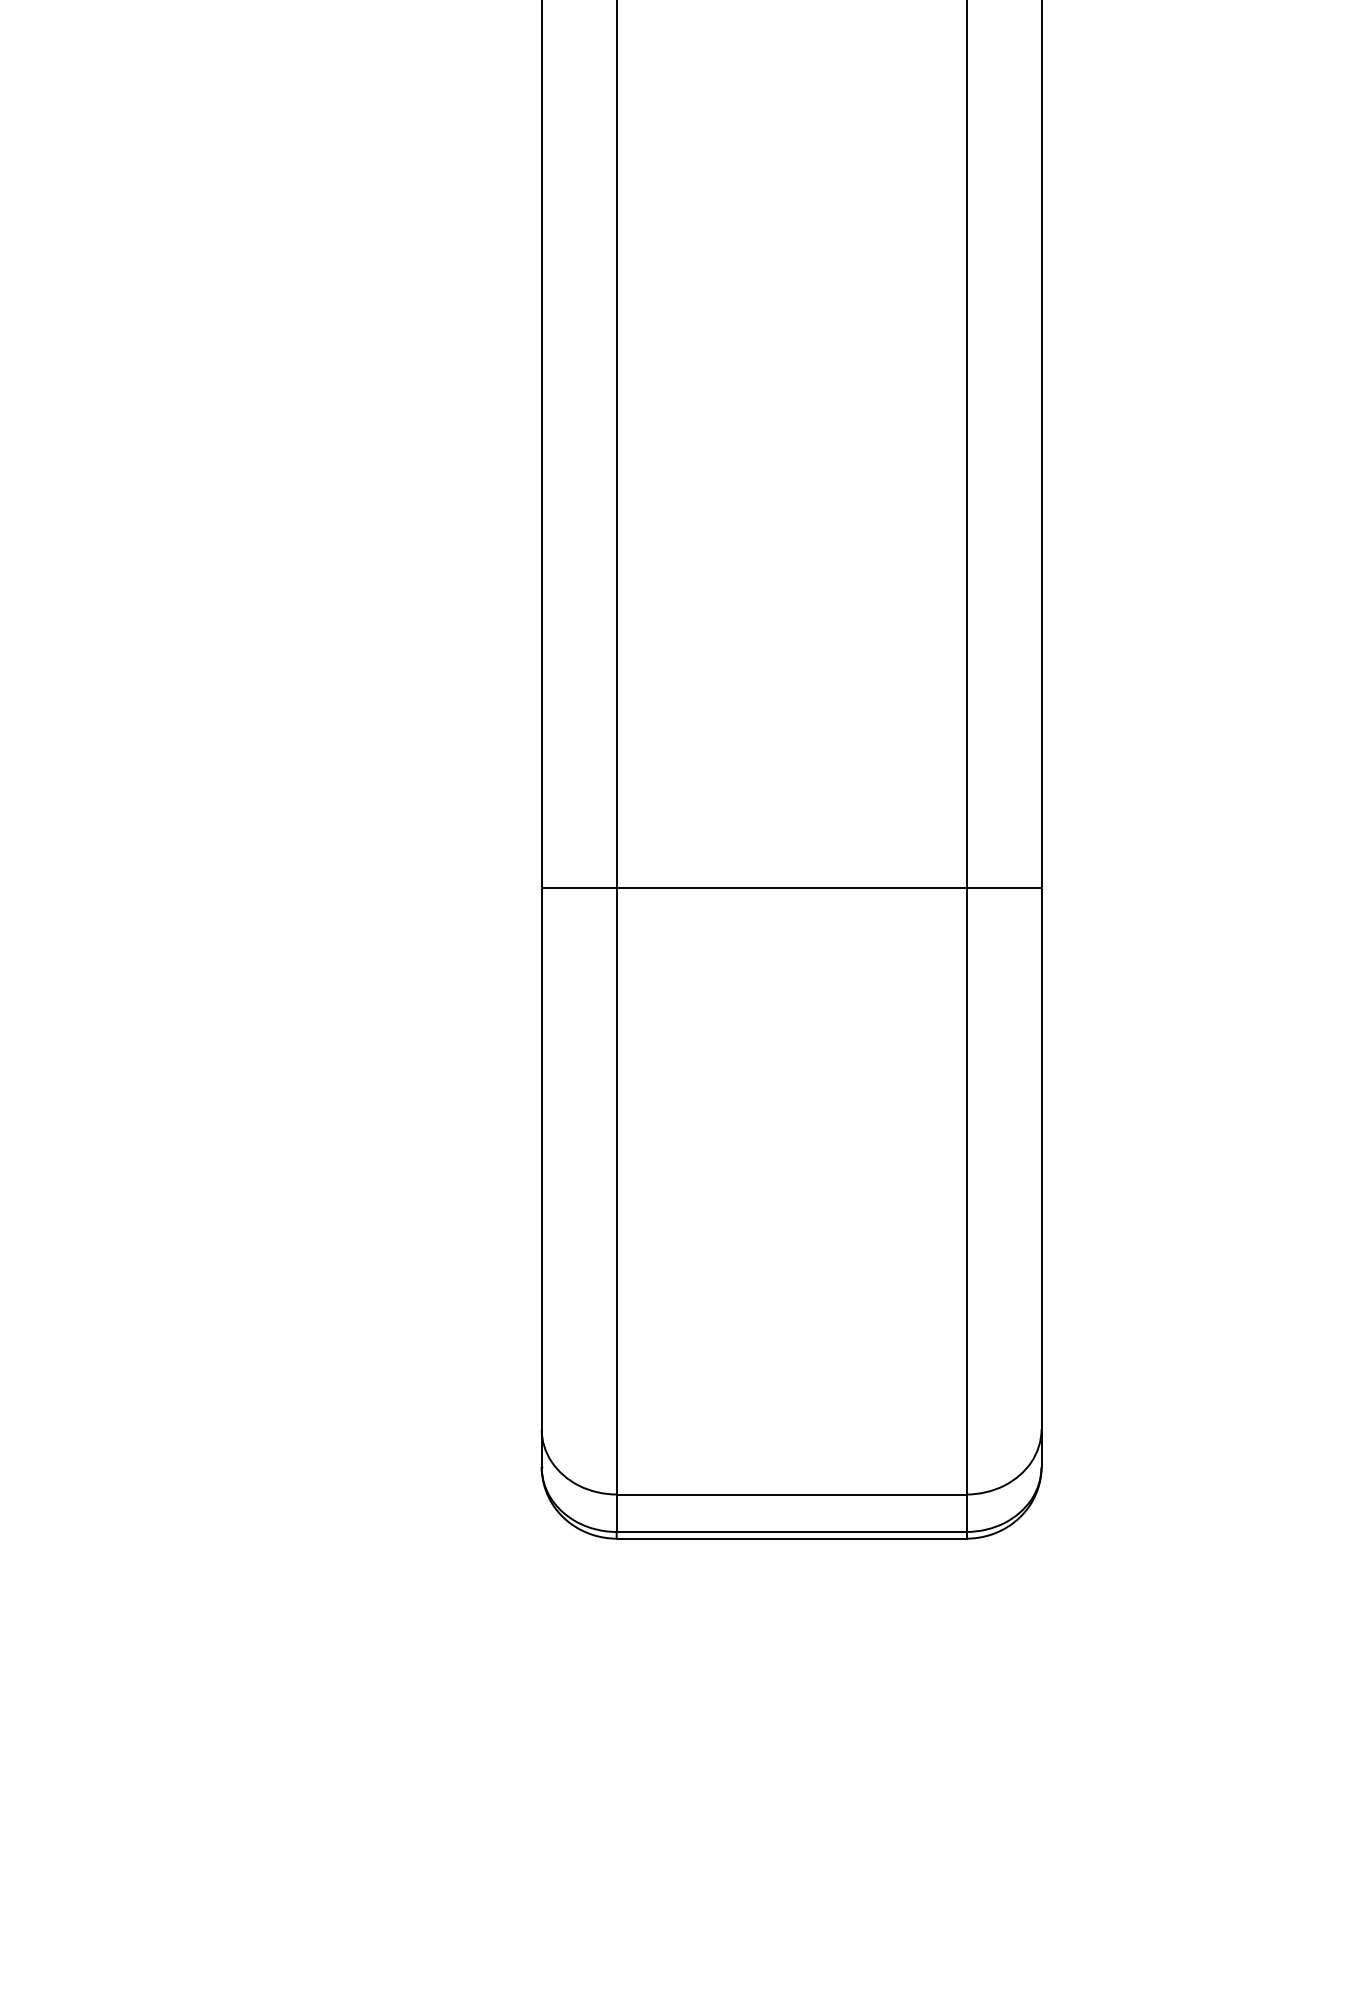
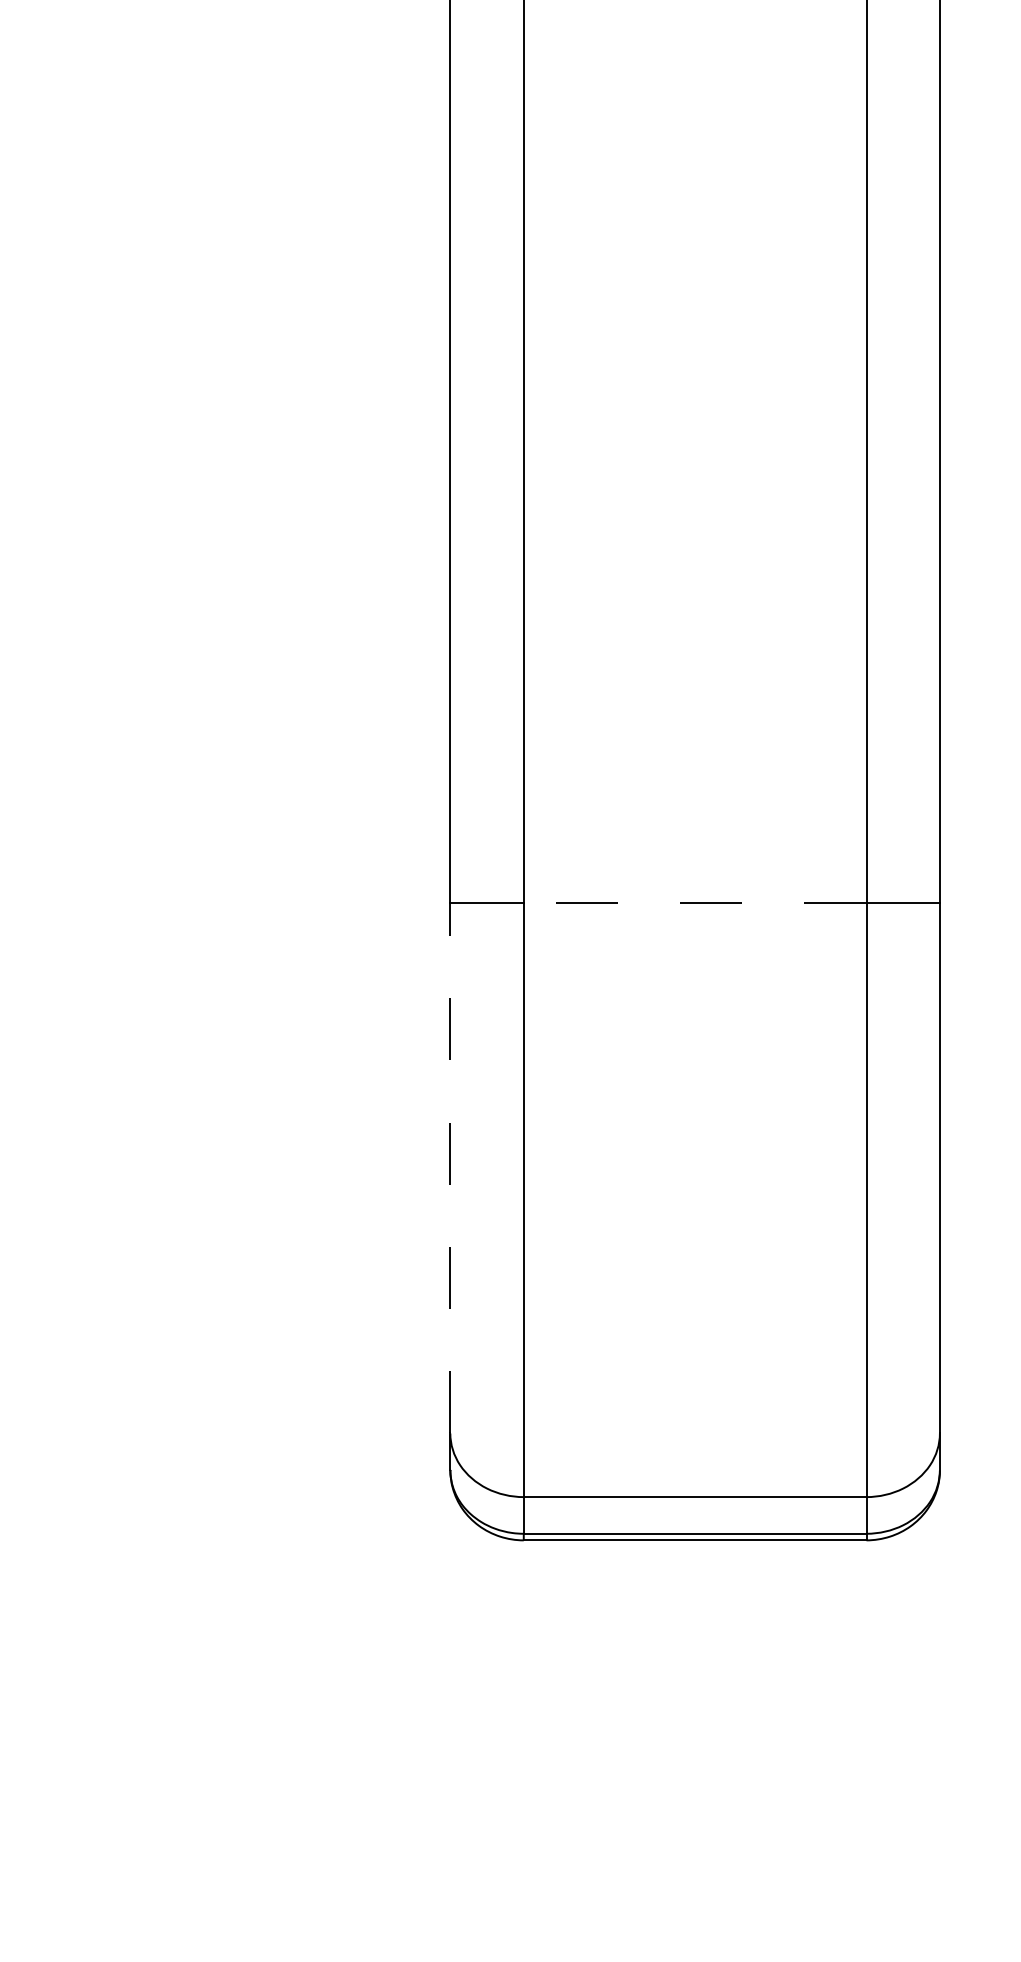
line: (791, 888) -> (695, 903), solid -> dashed
line: (541, 1159) -> (450, 1168), solid -> dashed

